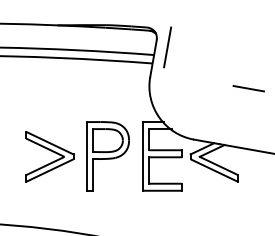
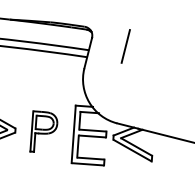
line: (167, 47) -> (125, 46), moved
line: (248, 88) -> (165, 83), removed
part: (107, 156) -> (43, 132), size x0.7

